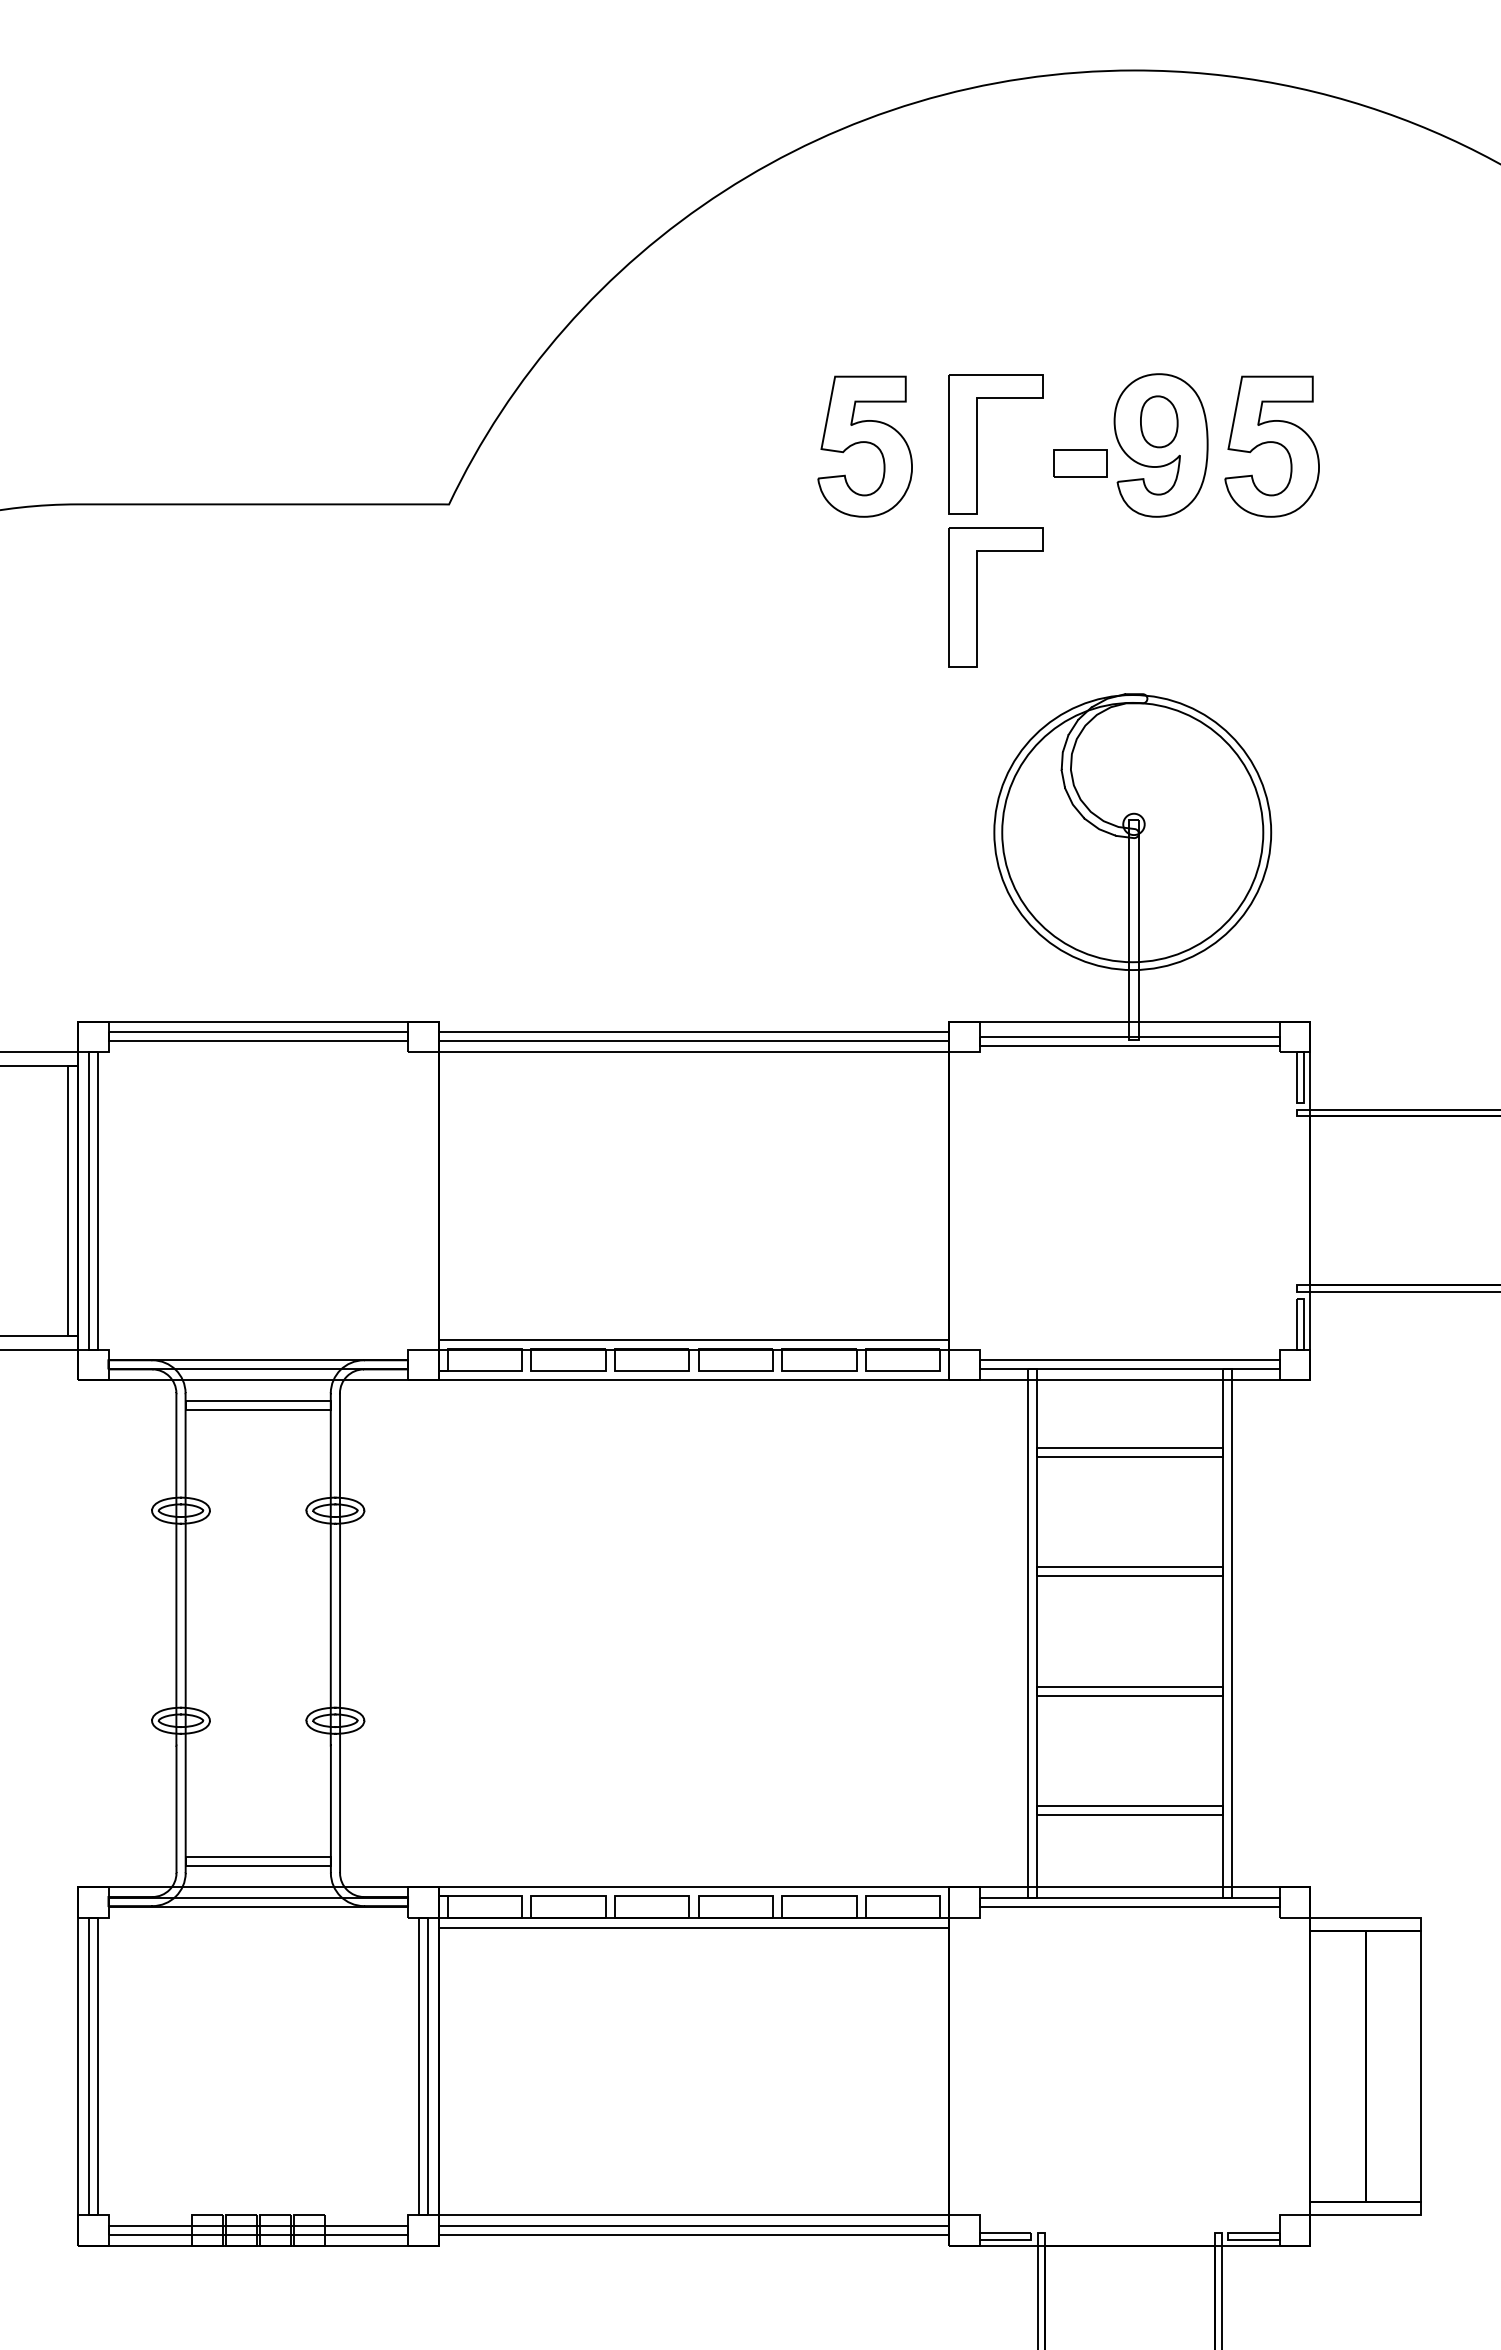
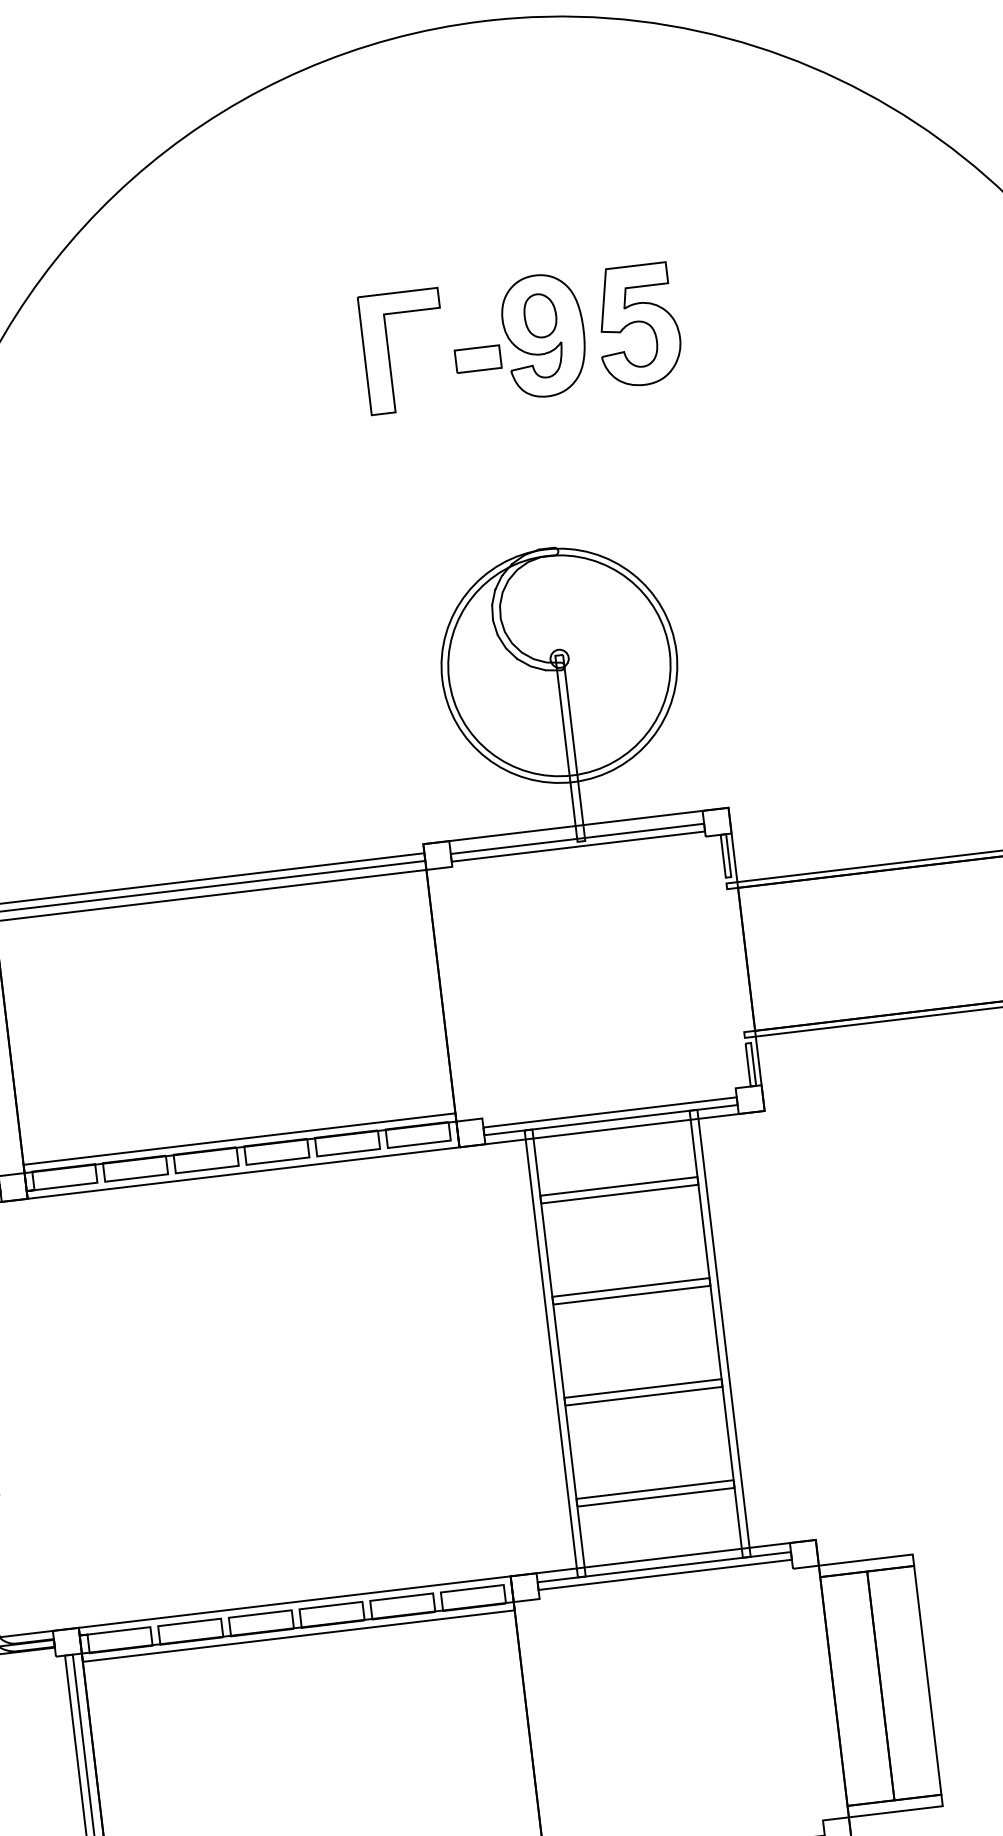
part: (864, 446) -> (293, 366), removed
part: (977, 597) -> (404, 482), removed

